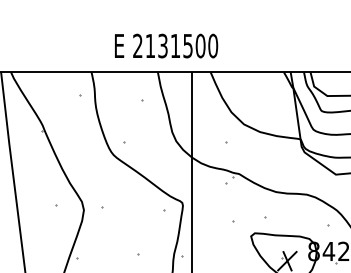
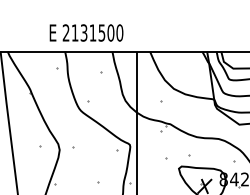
text: (166, 45) -> (86, 32), moved

